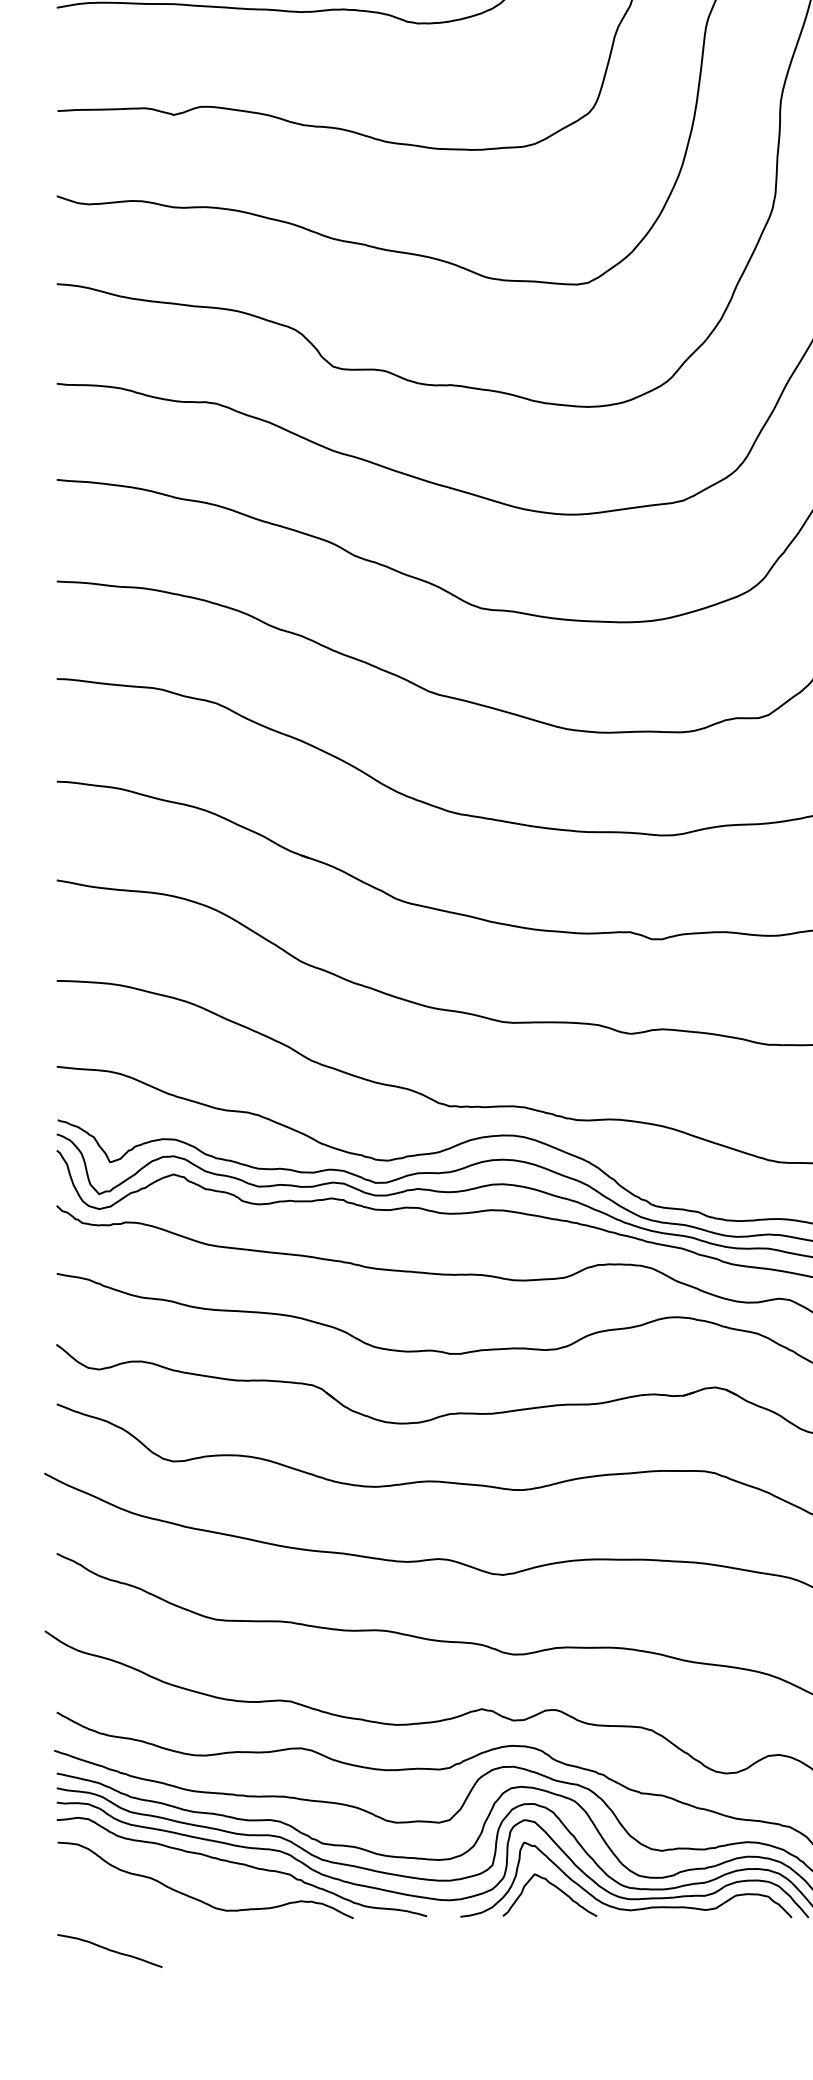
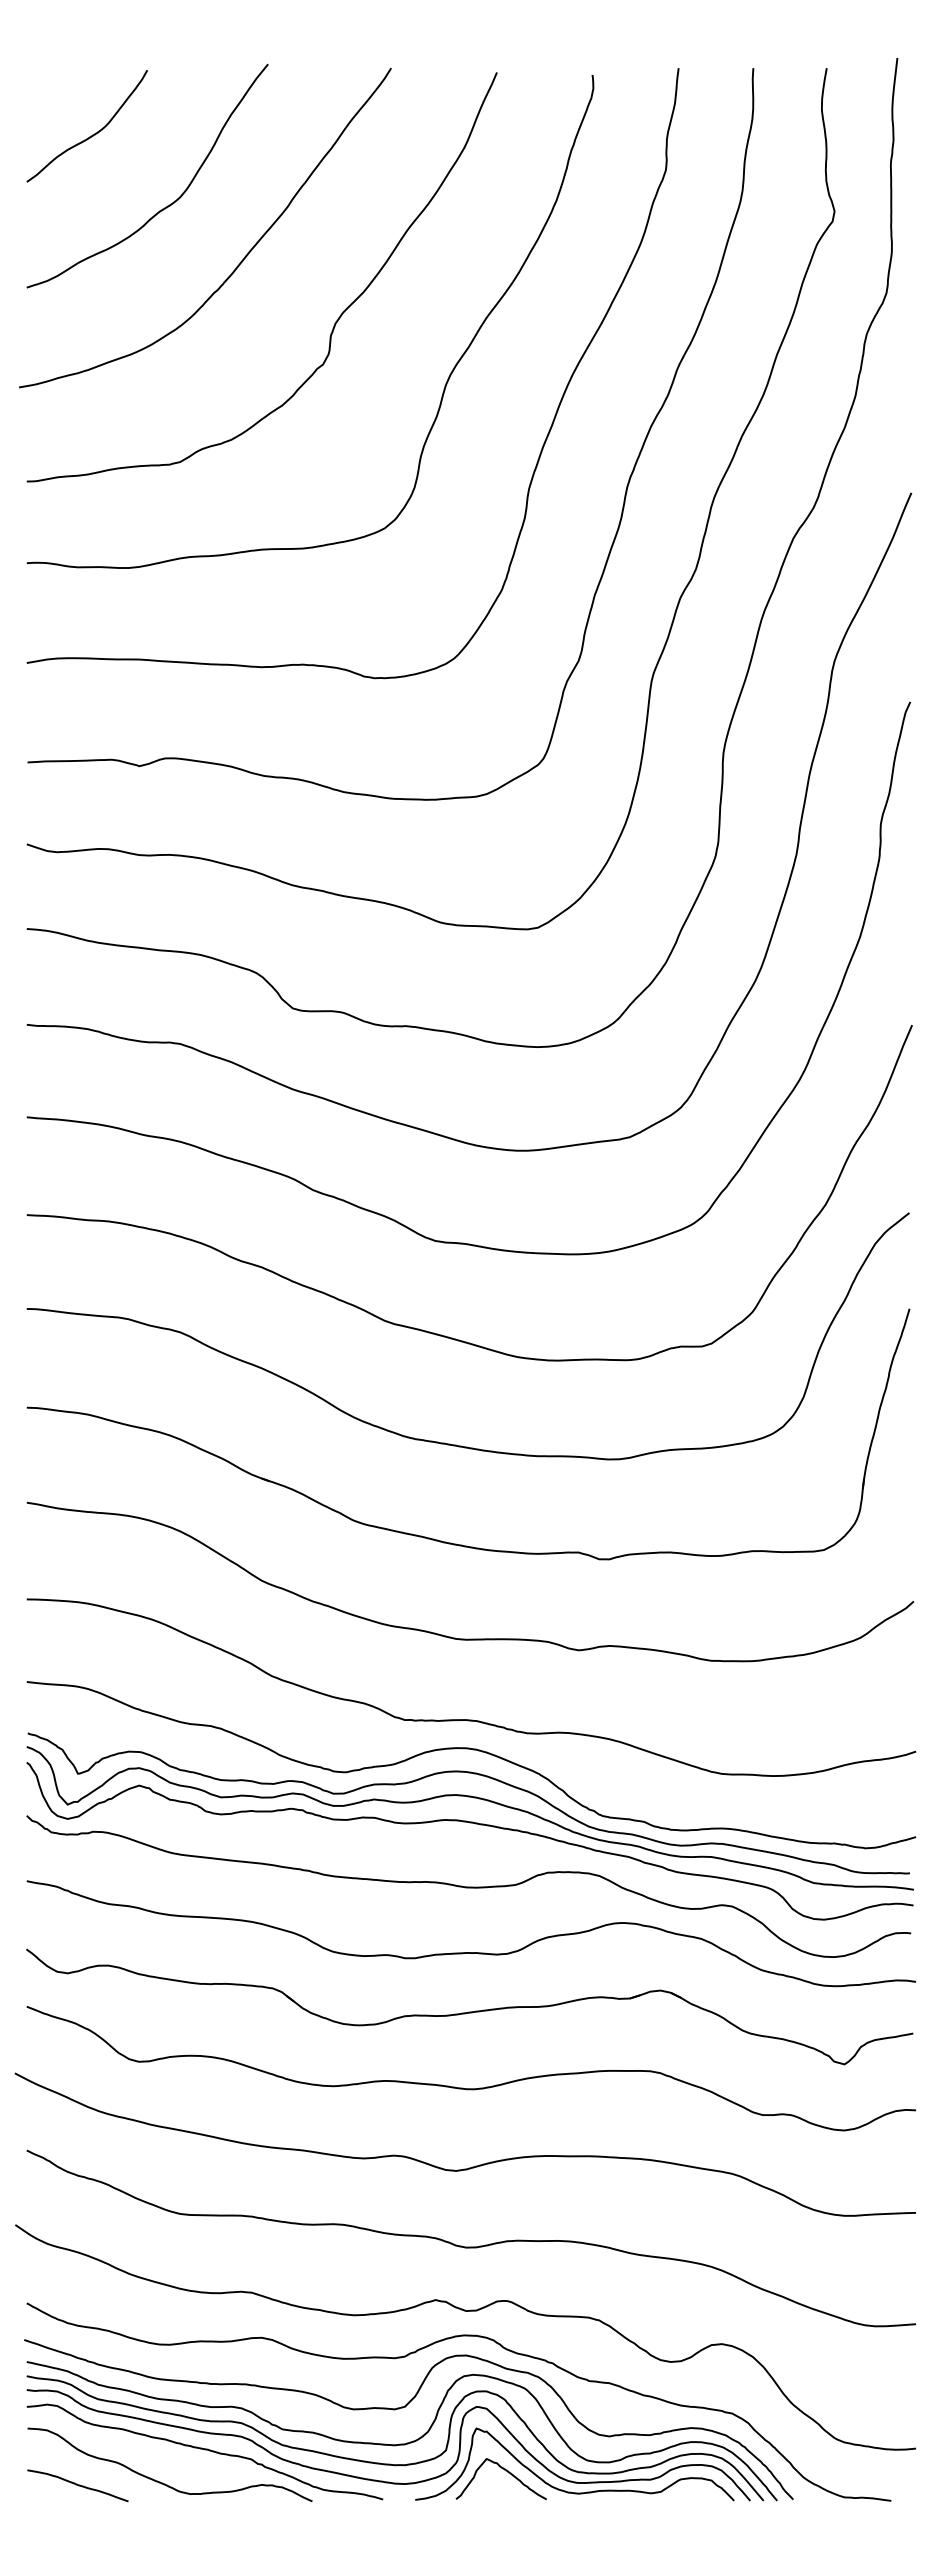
curve: (109, 1950) -> (77, 2485), moved

